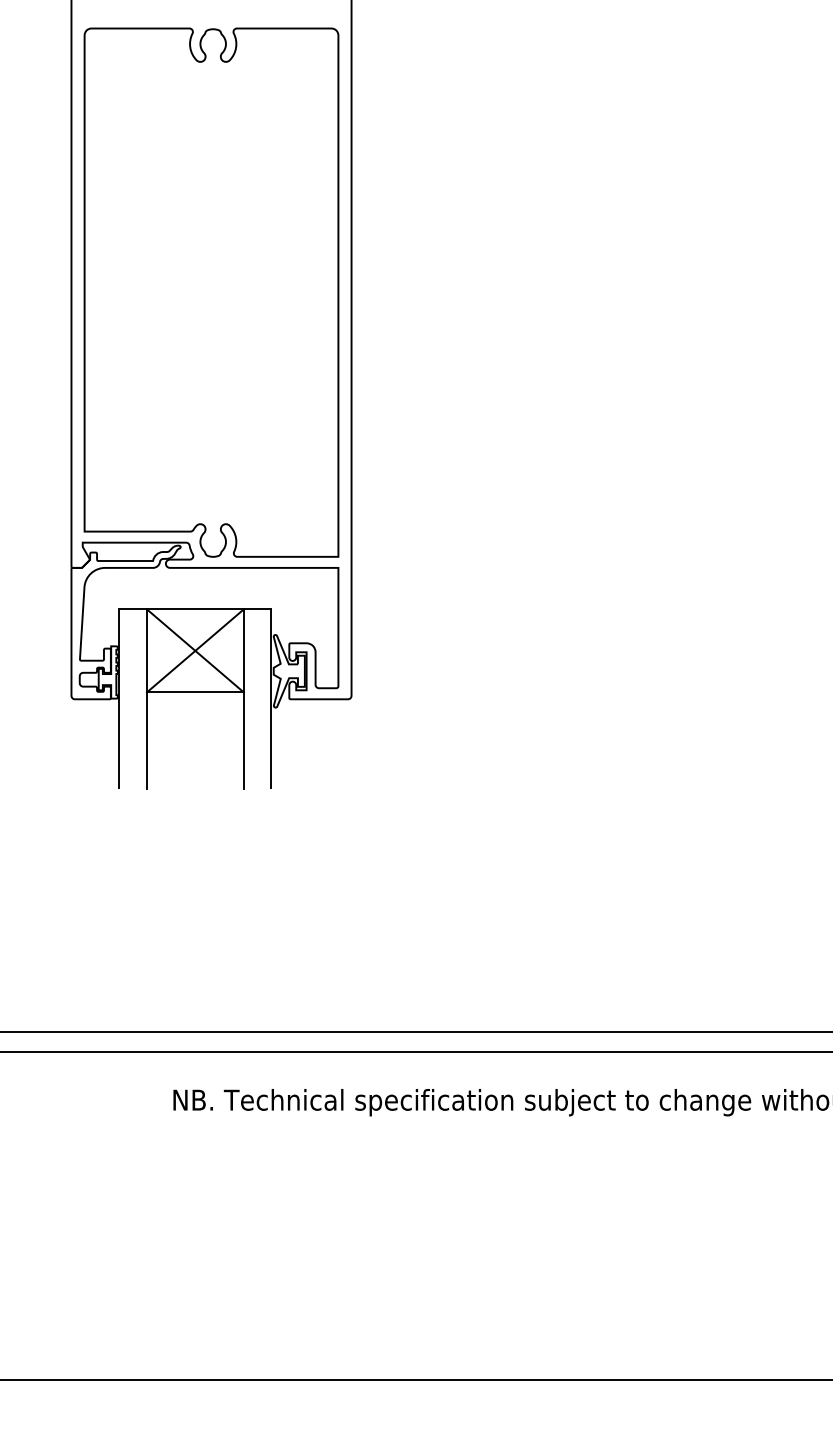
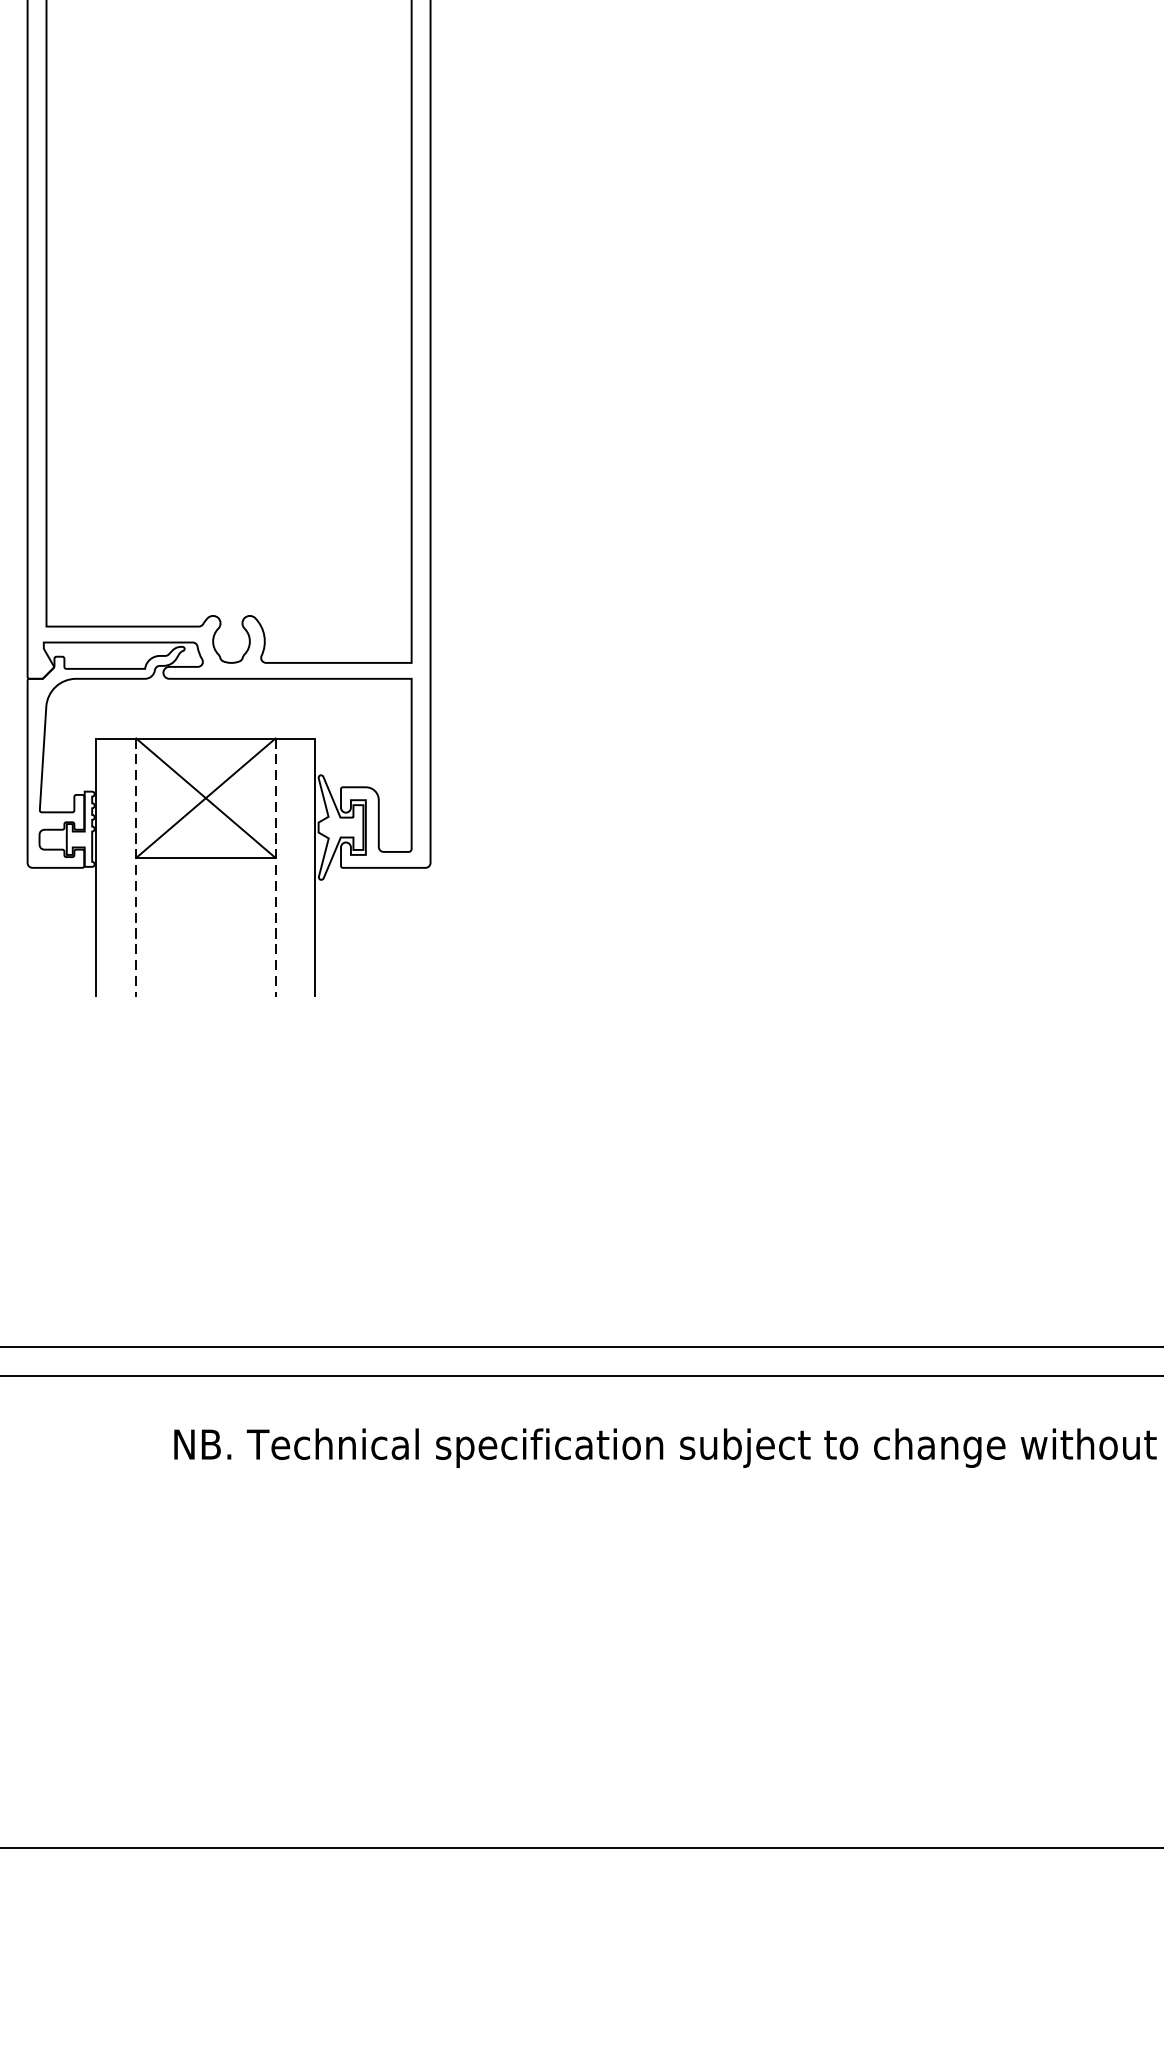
line: (146, 699) -> (135, 868), solid -> dashed
line: (243, 699) -> (275, 868), solid -> dashed

